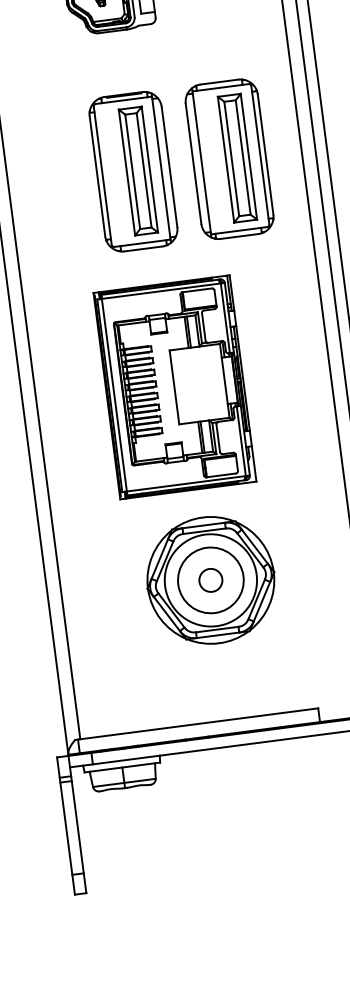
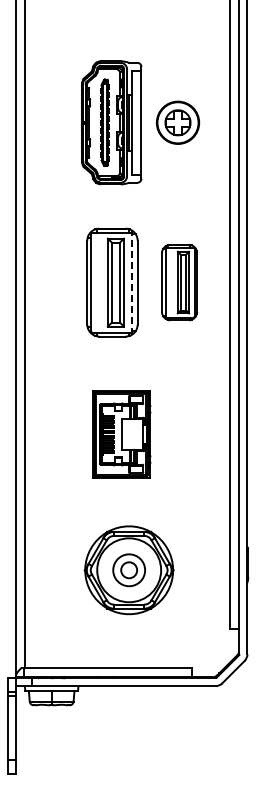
part: (229, 159) -> (179, 282), size x0.7
line: (160, 168) -> (131, 282), solid -> dashed
part: (174, 387) -> (121, 434), size x0.6
circle: (209, 580) -> (128, 570), size x0.7

